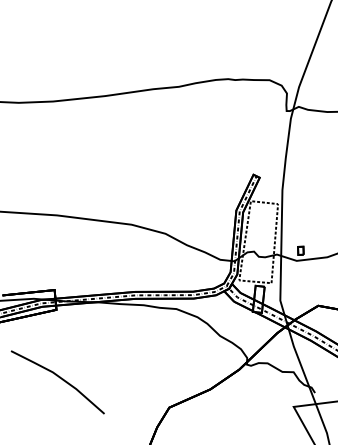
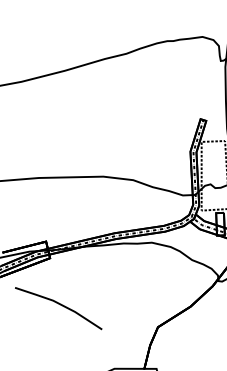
line: (59, 378) -> (59, 305), moved

